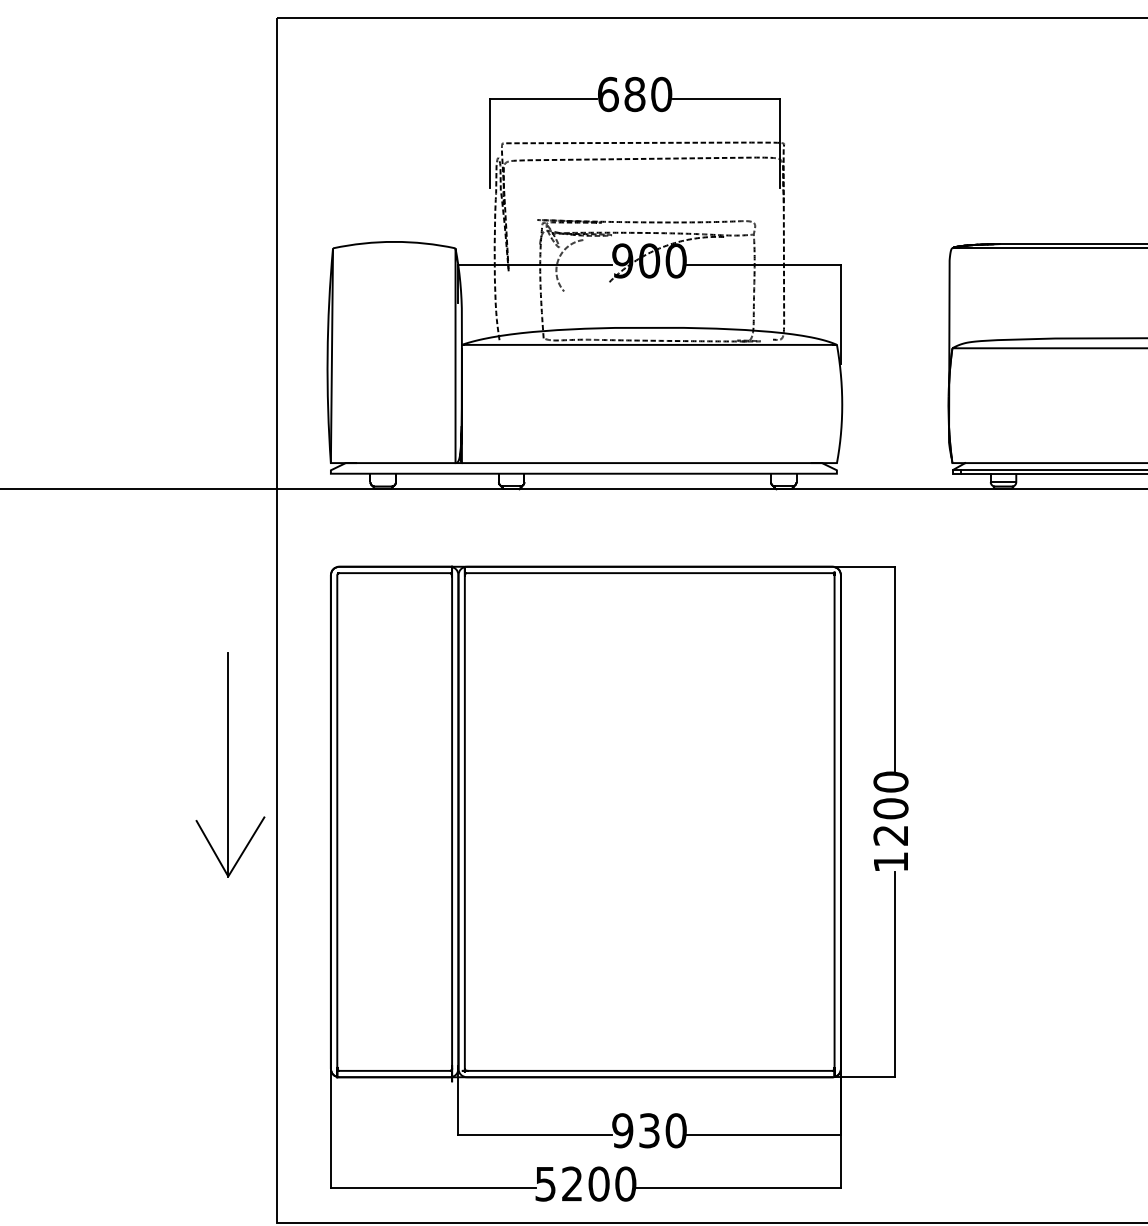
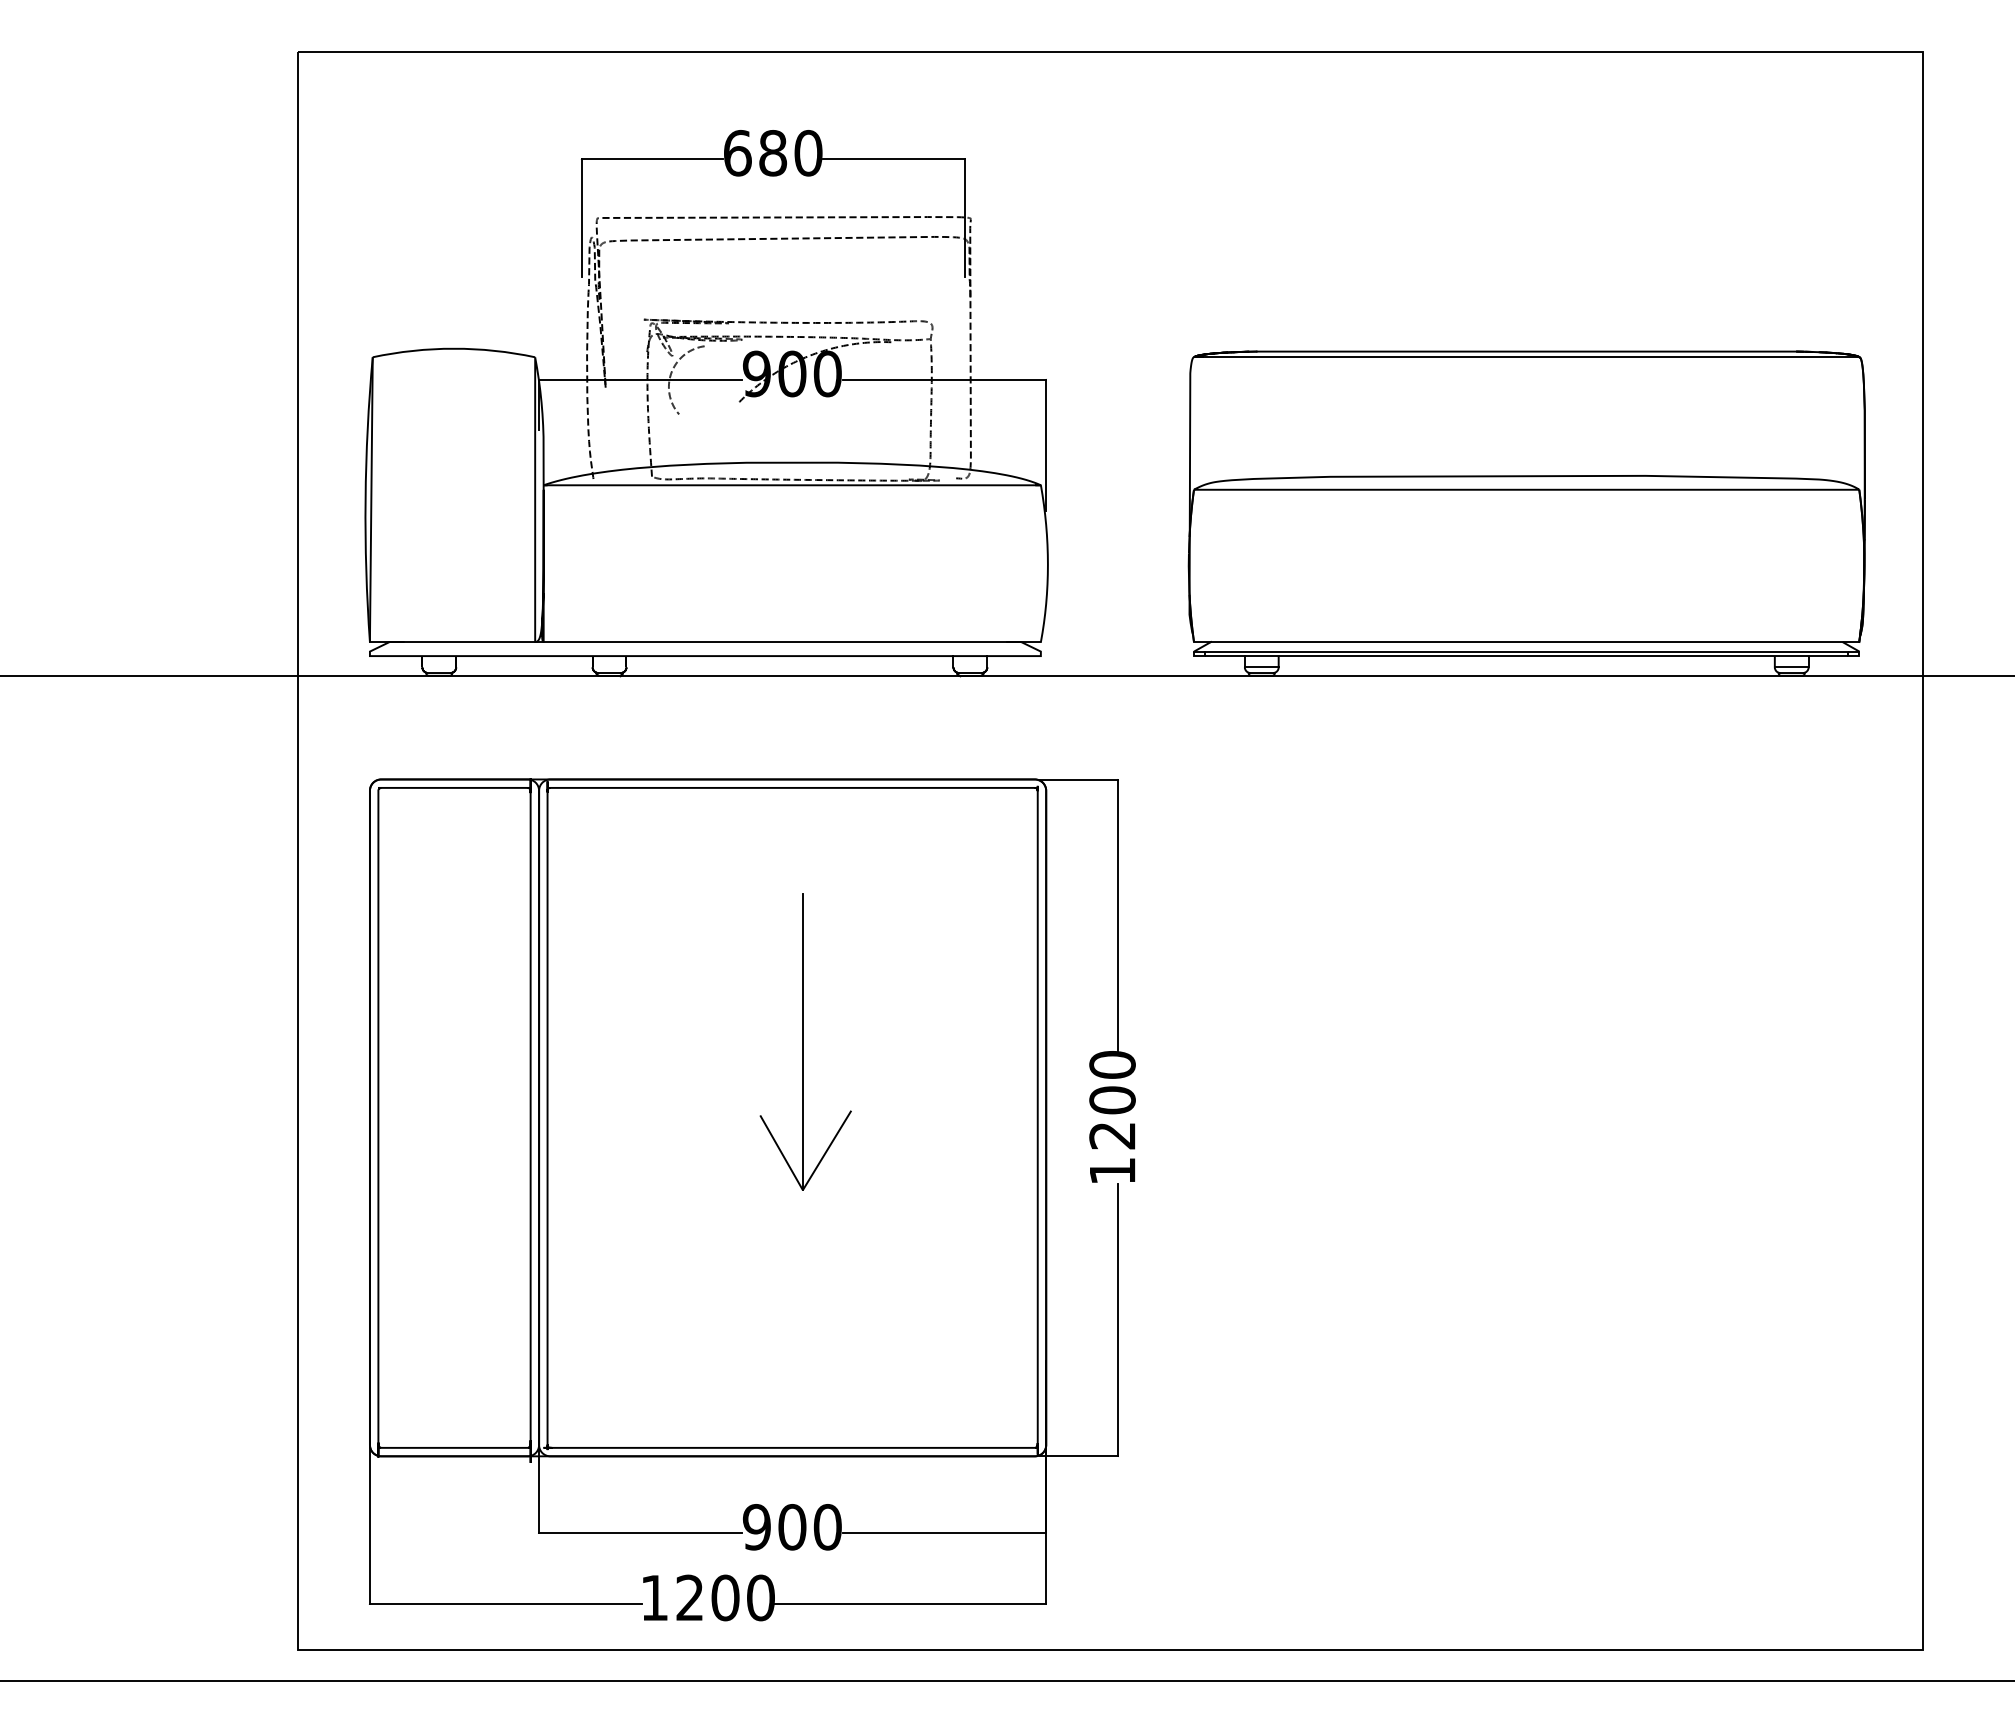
part: (230, 764) -> (805, 1041), moved
text: (649, 1130) -> (792, 1527), 930 -> 900
text: (545, 1184) -> (654, 1598), 5200 -> 1200

